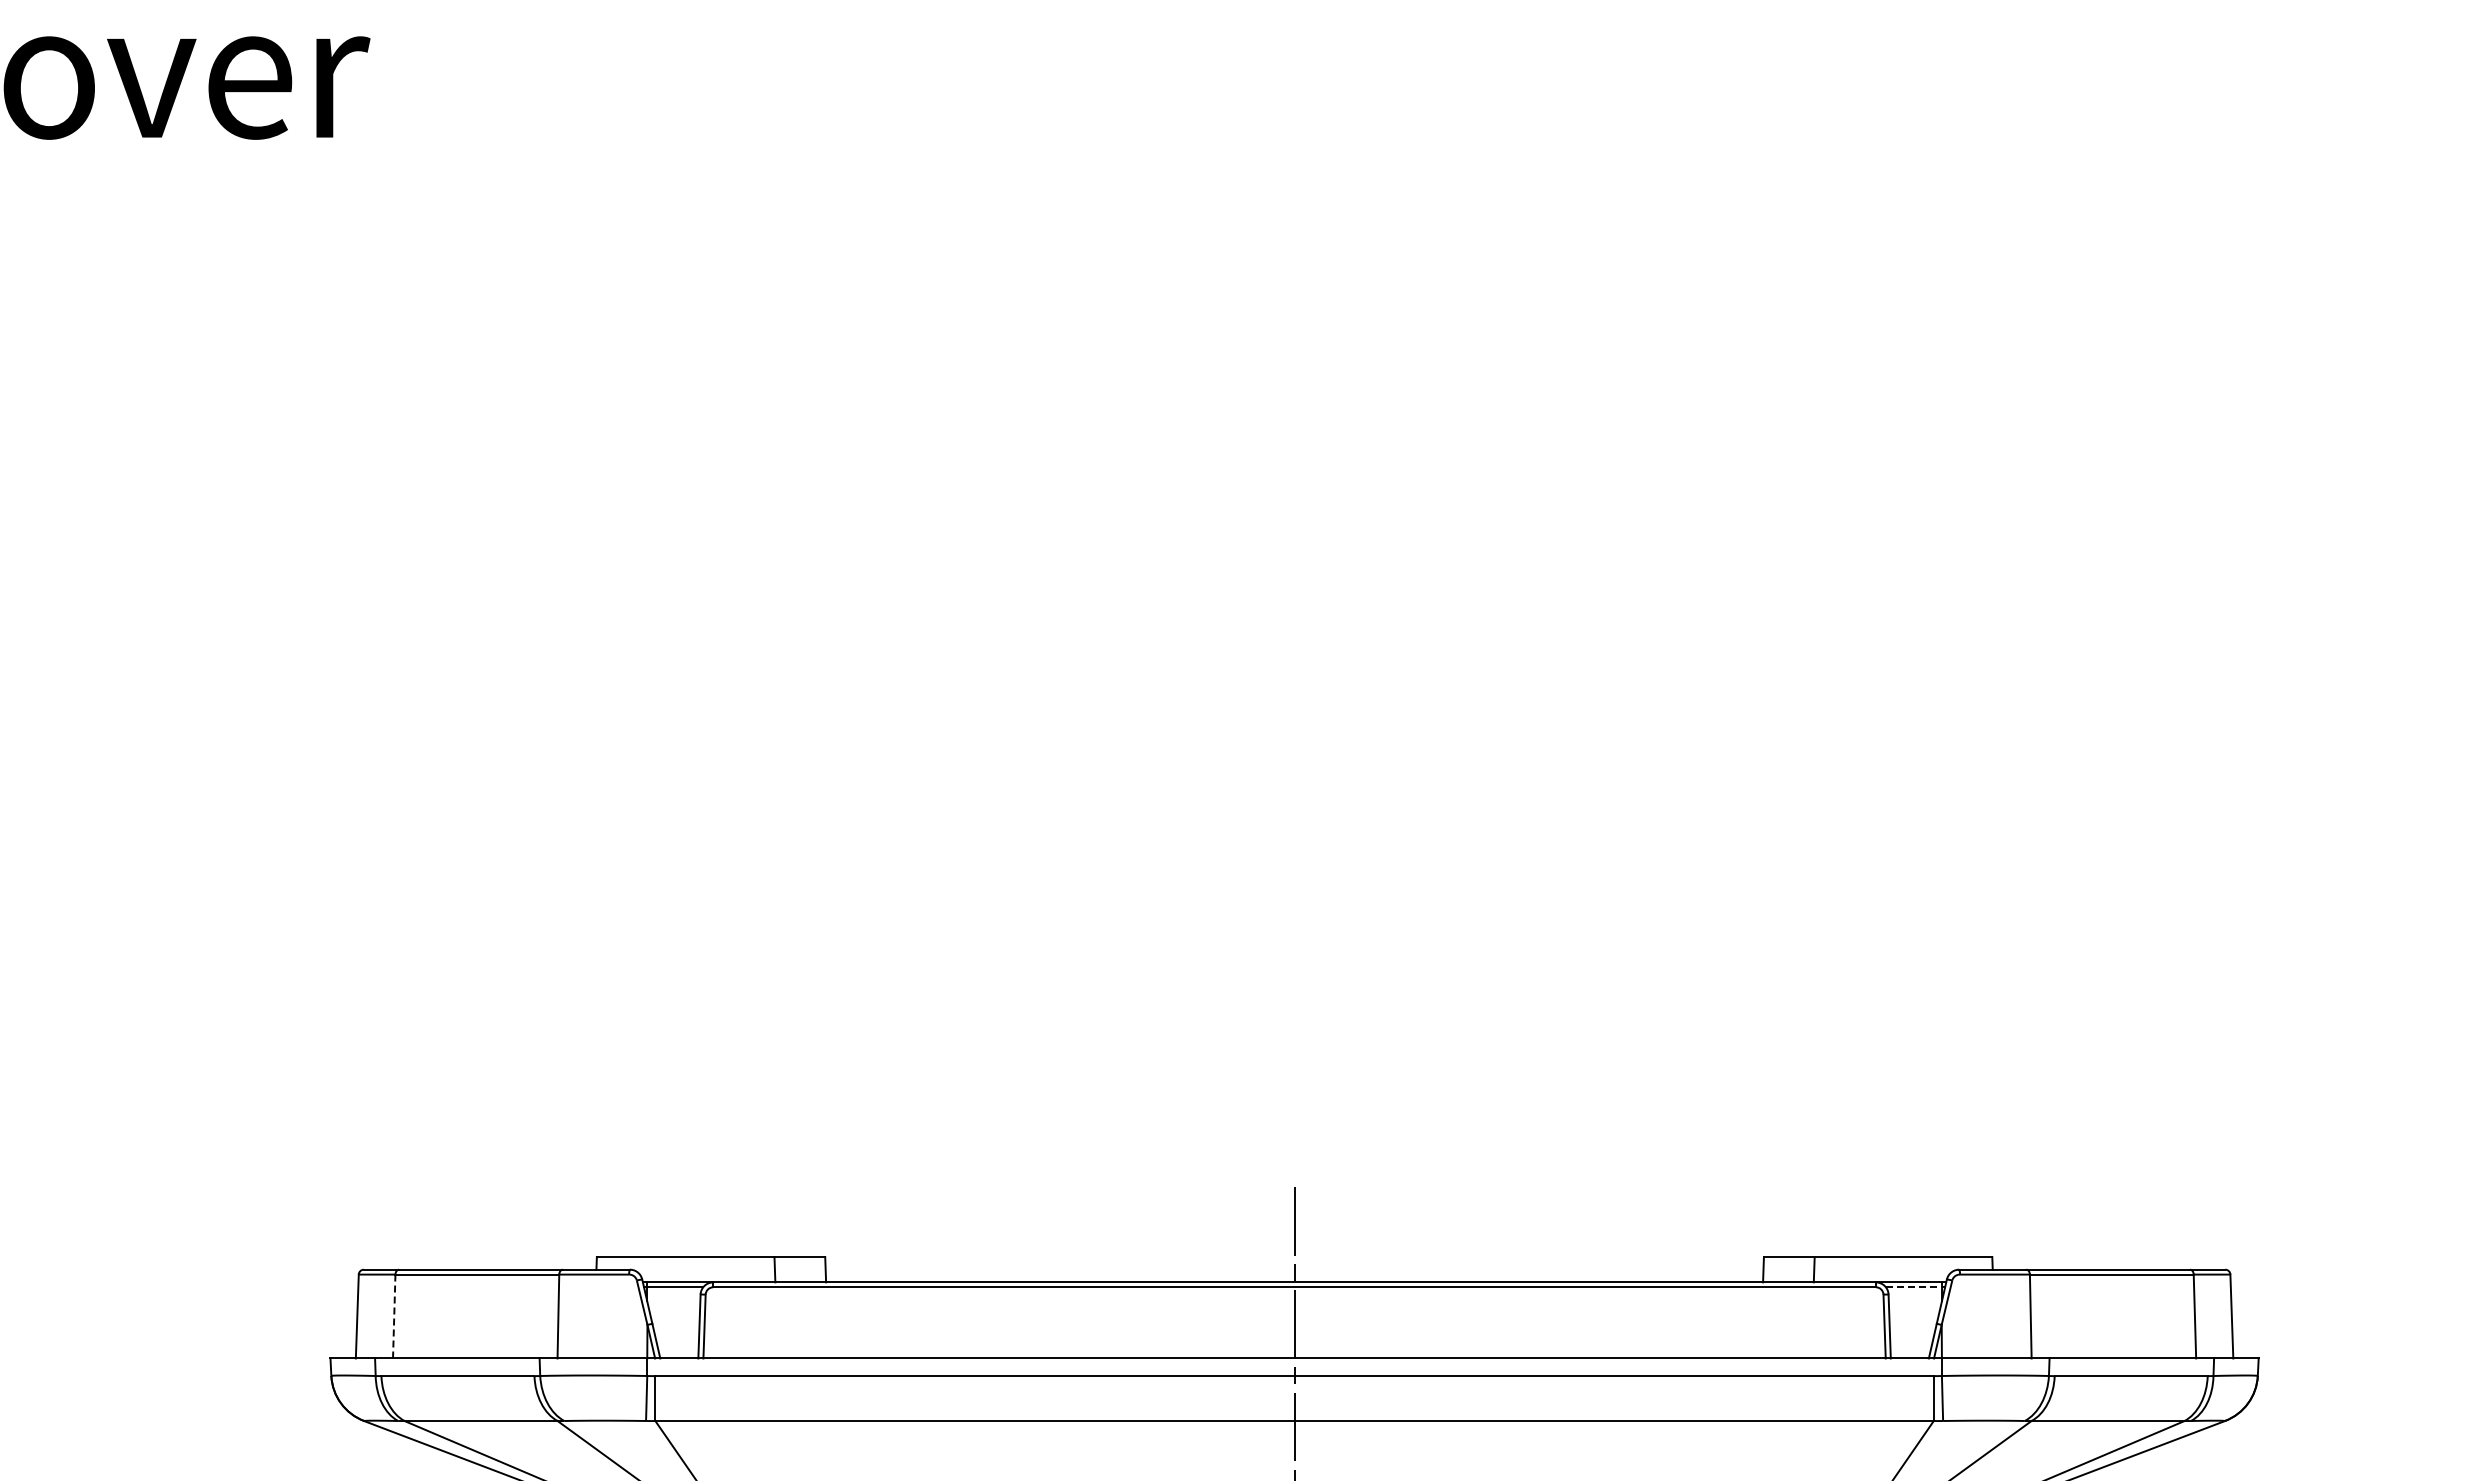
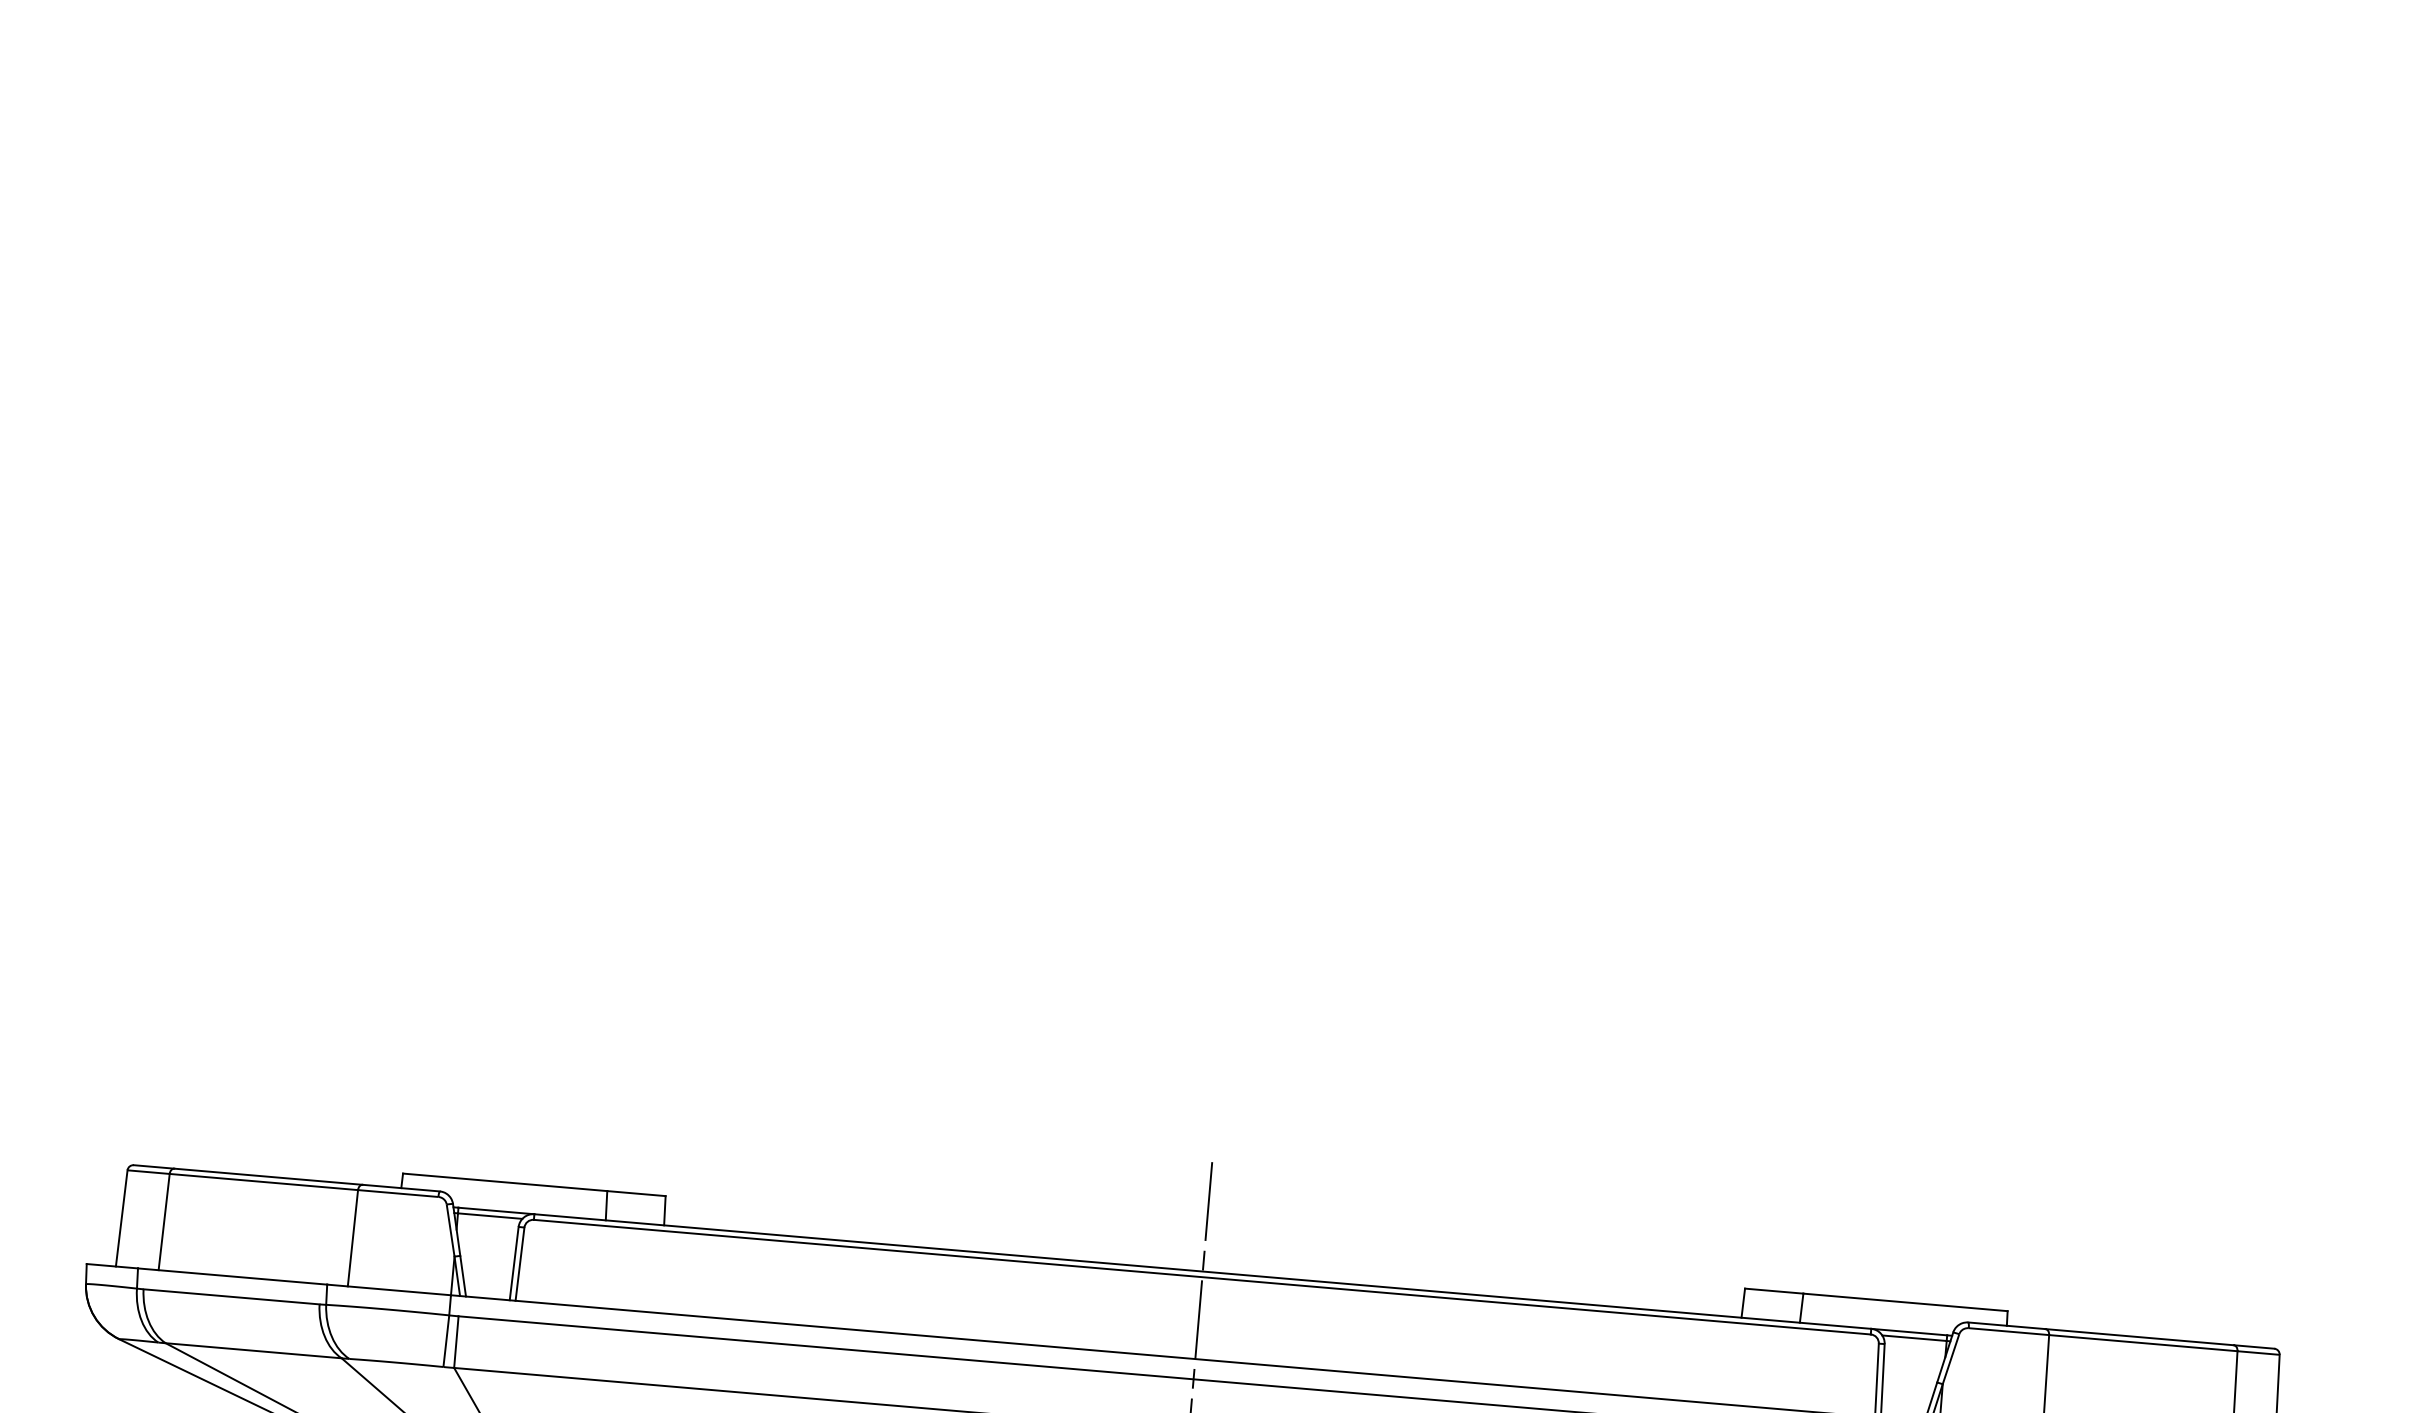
line: (1914, 1287) -> (1915, 1338), dashed -> solid
line: (394, 1316) -> (164, 1222), dashed -> solid

